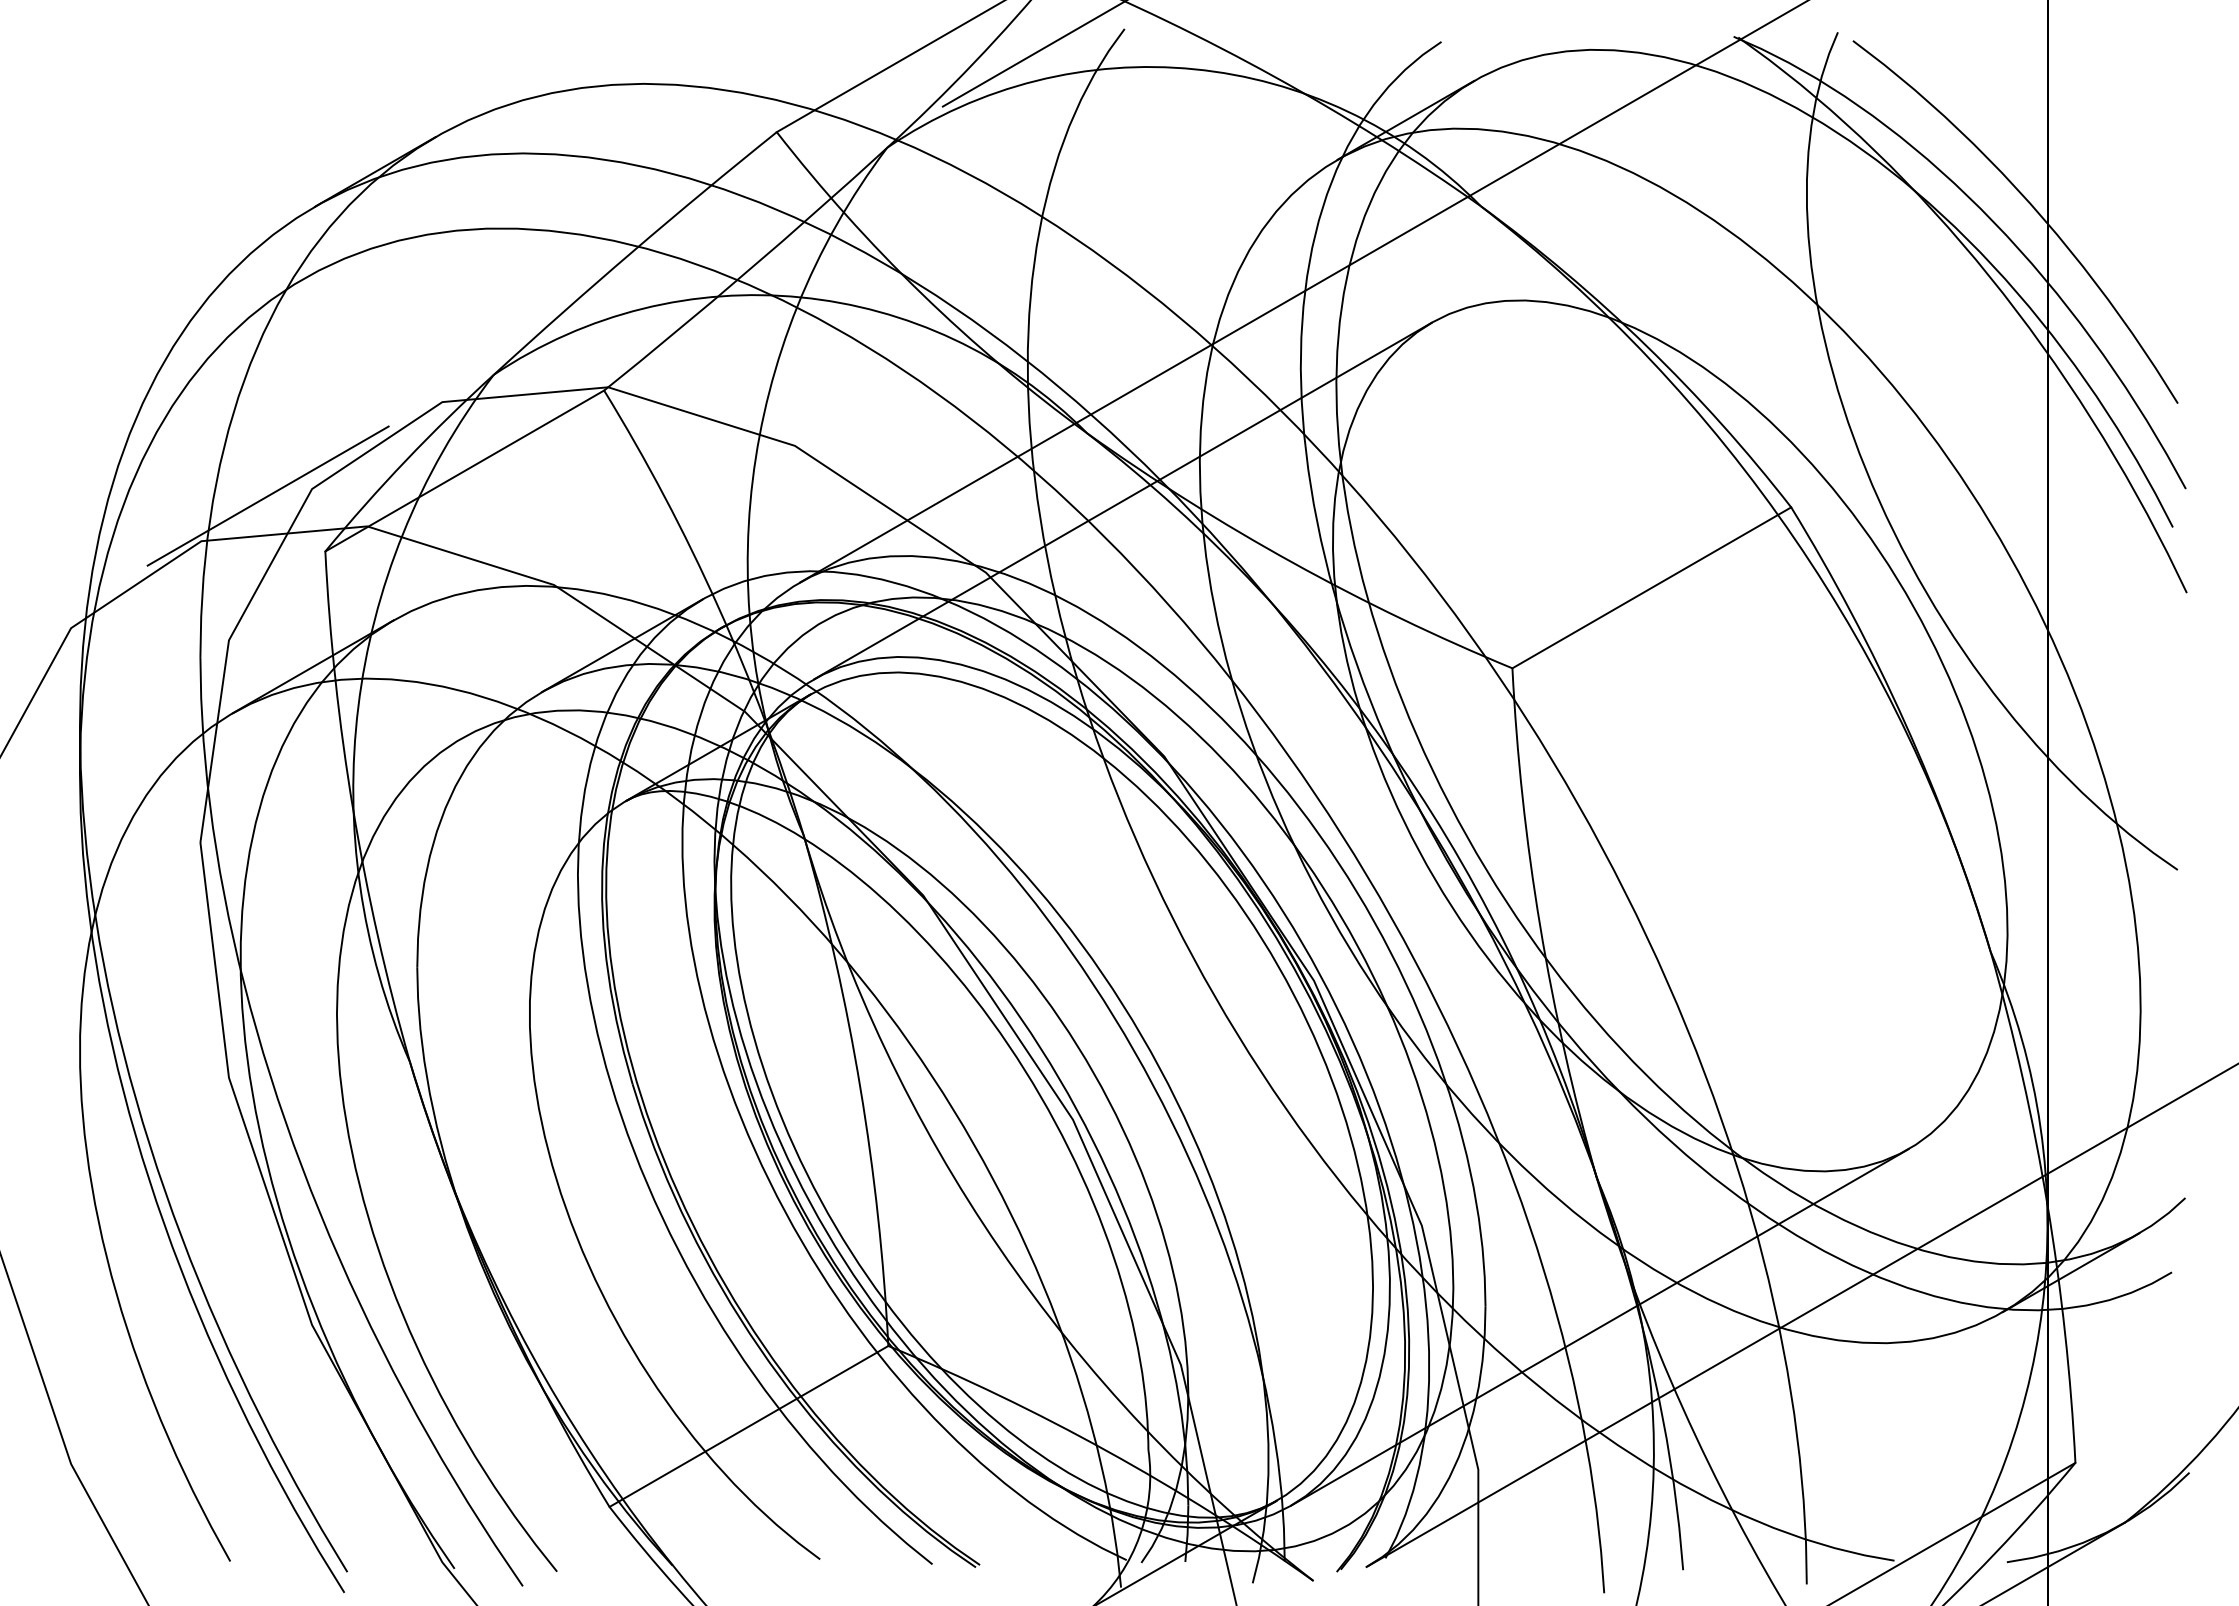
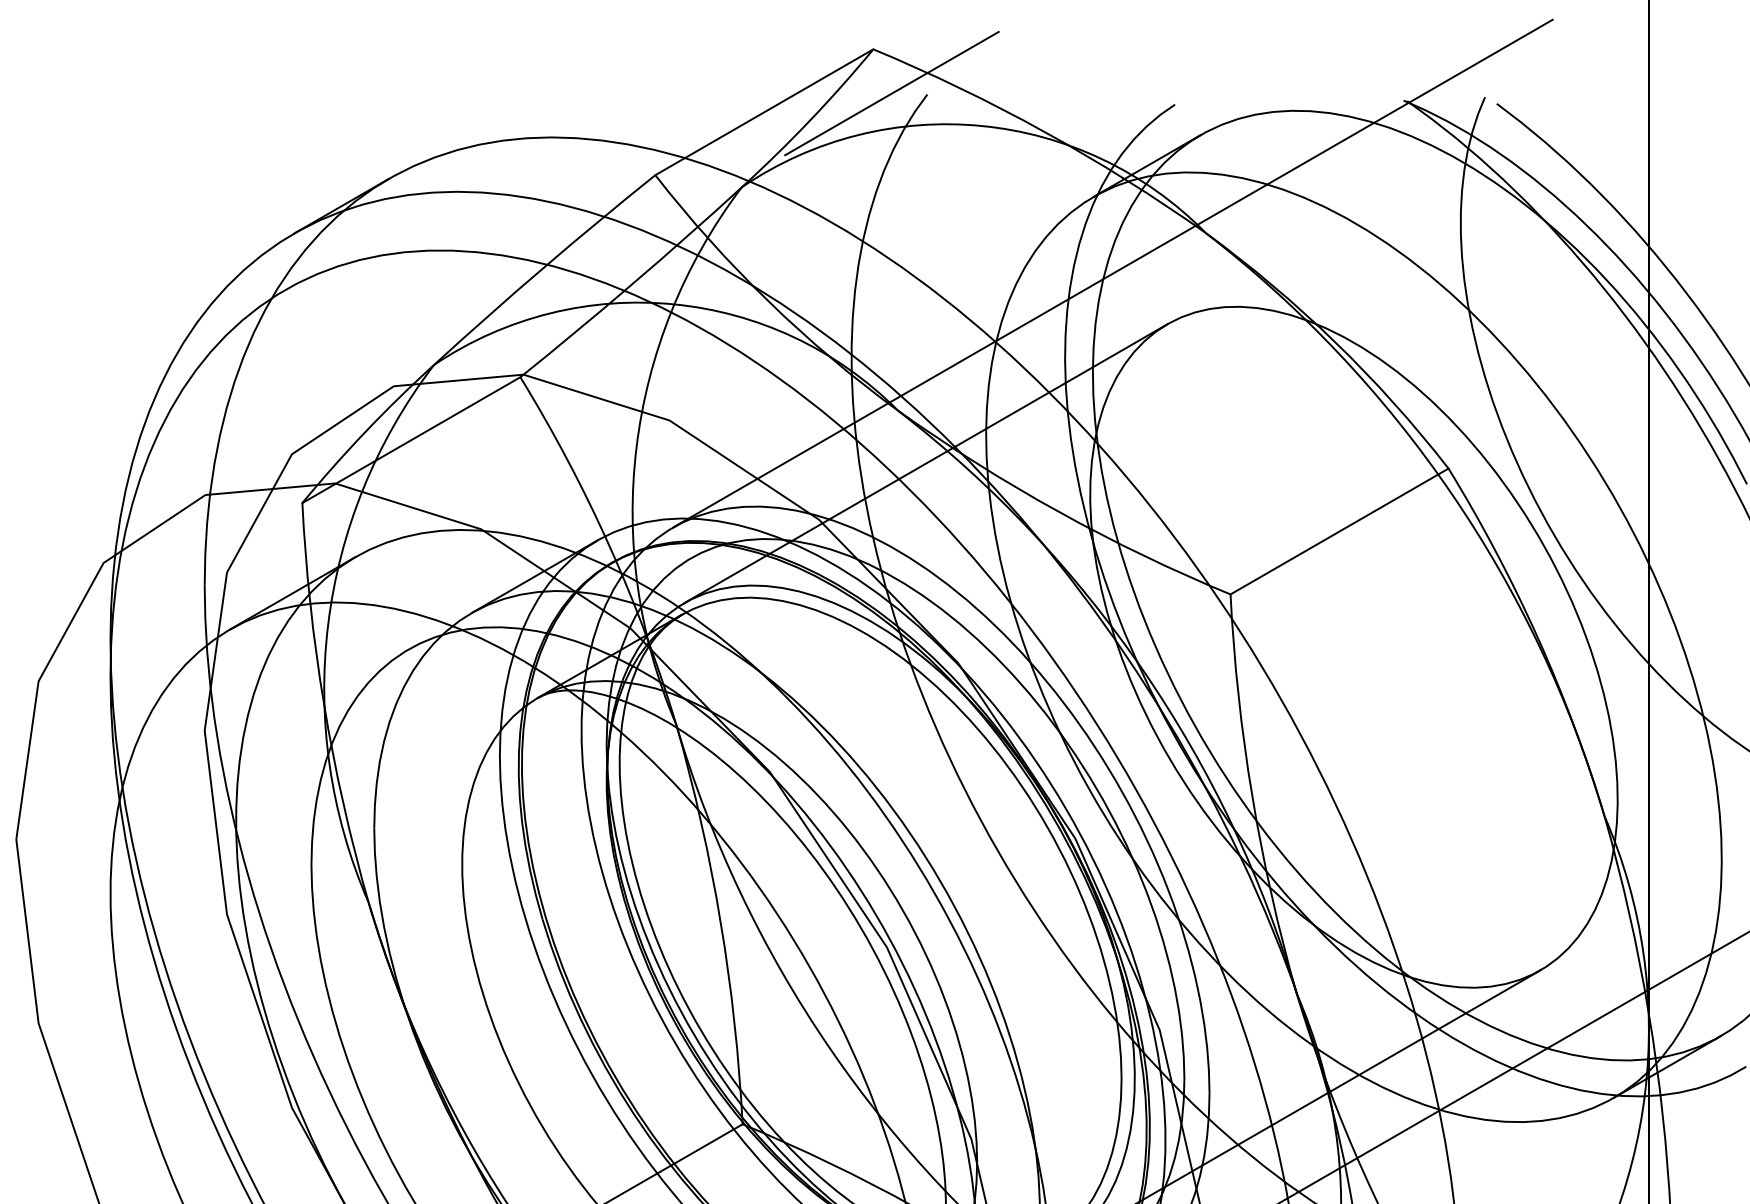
line: (267, 495) -> (257, 459), removed

